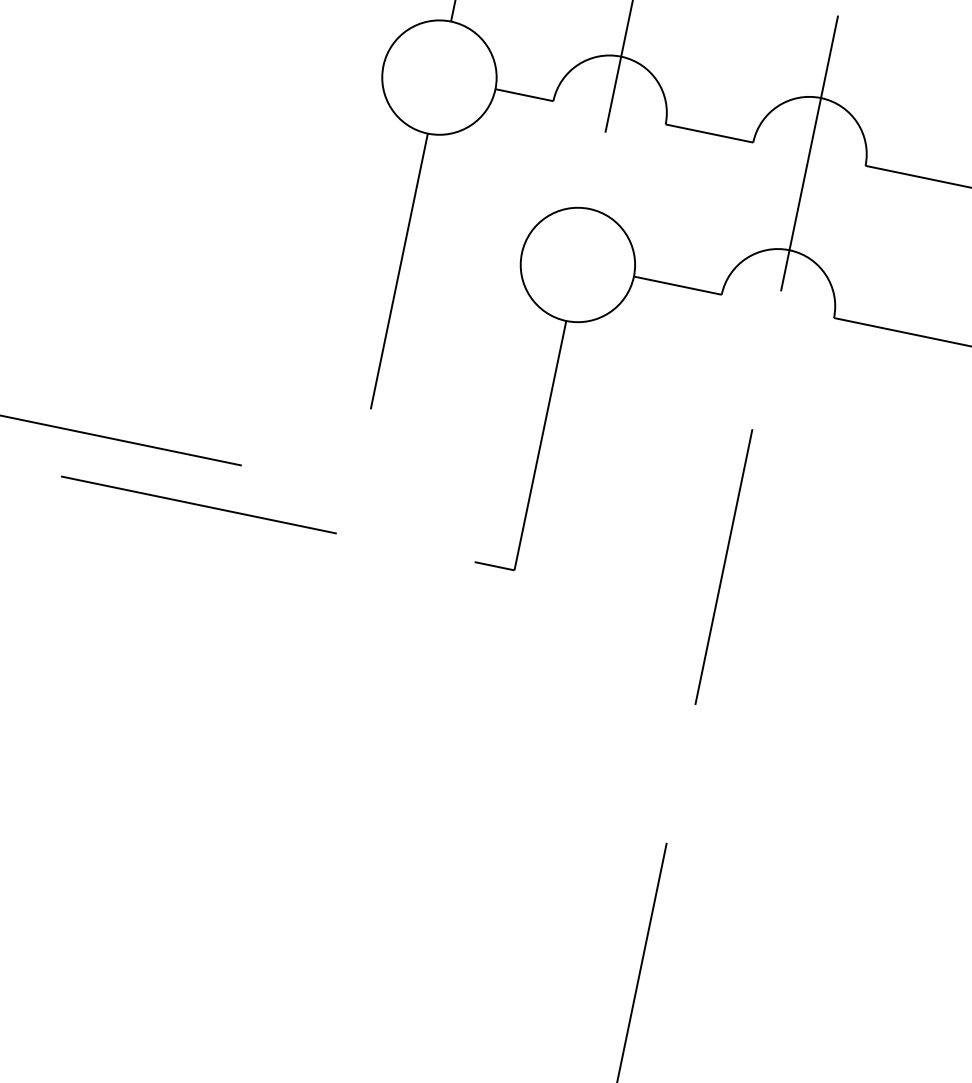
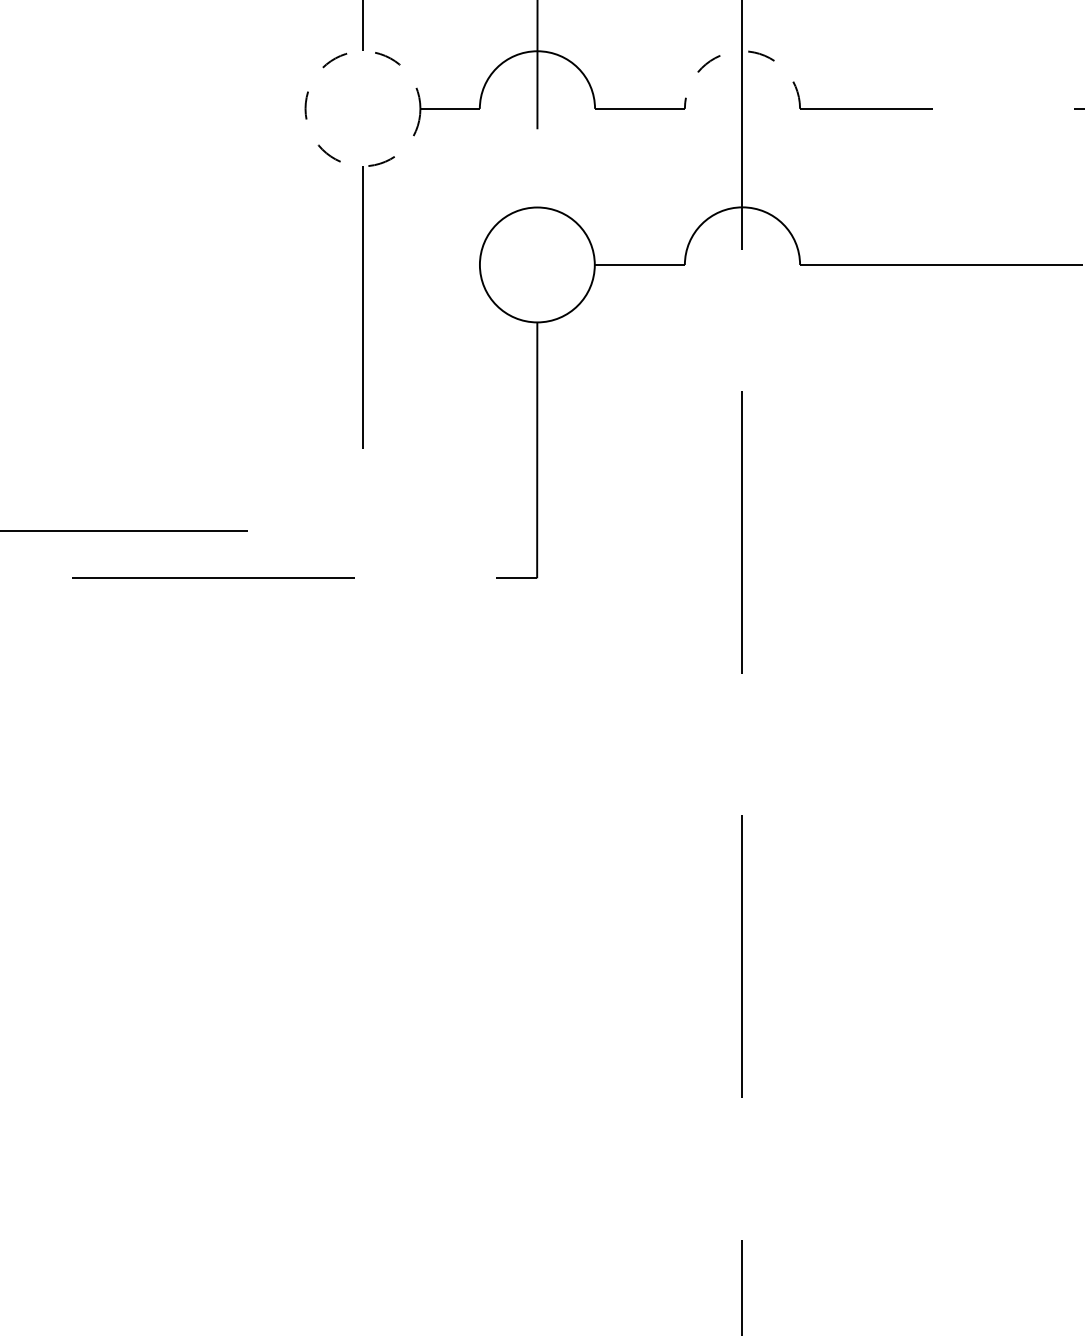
circle: (439, 77) -> (362, 108), solid -> dashed
arc: (820, 98) -> (742, 51), solid -> dashed

